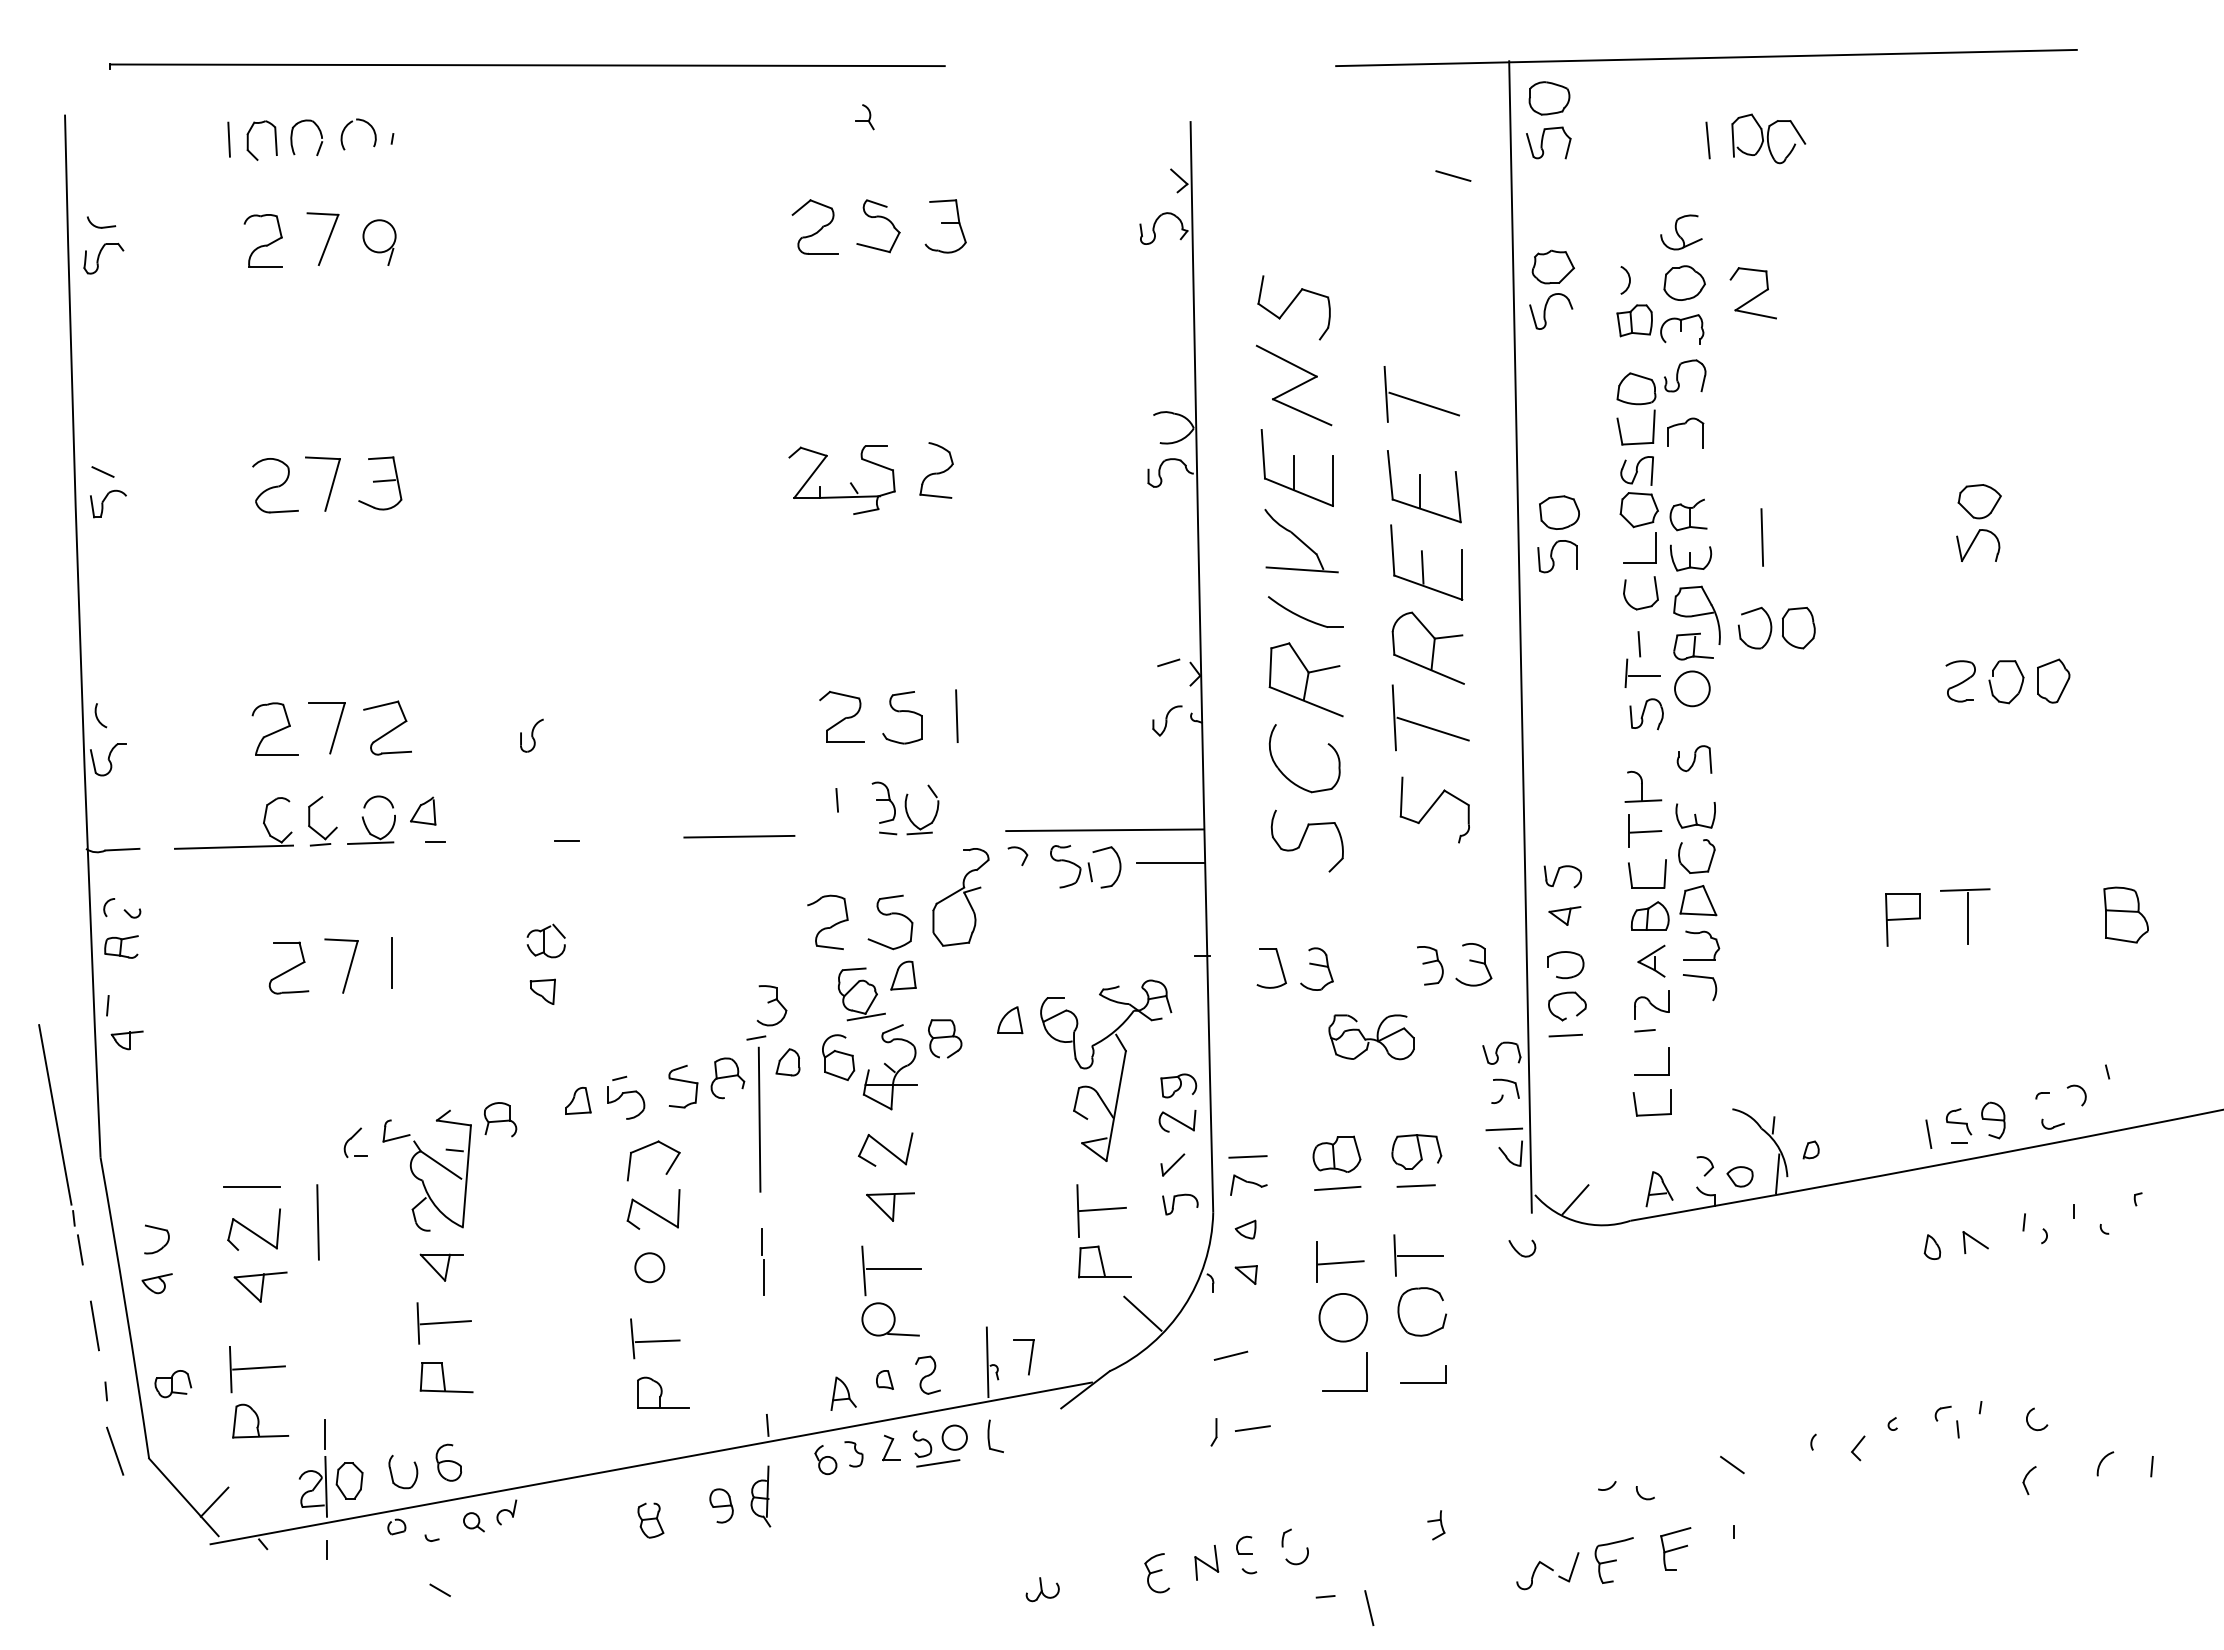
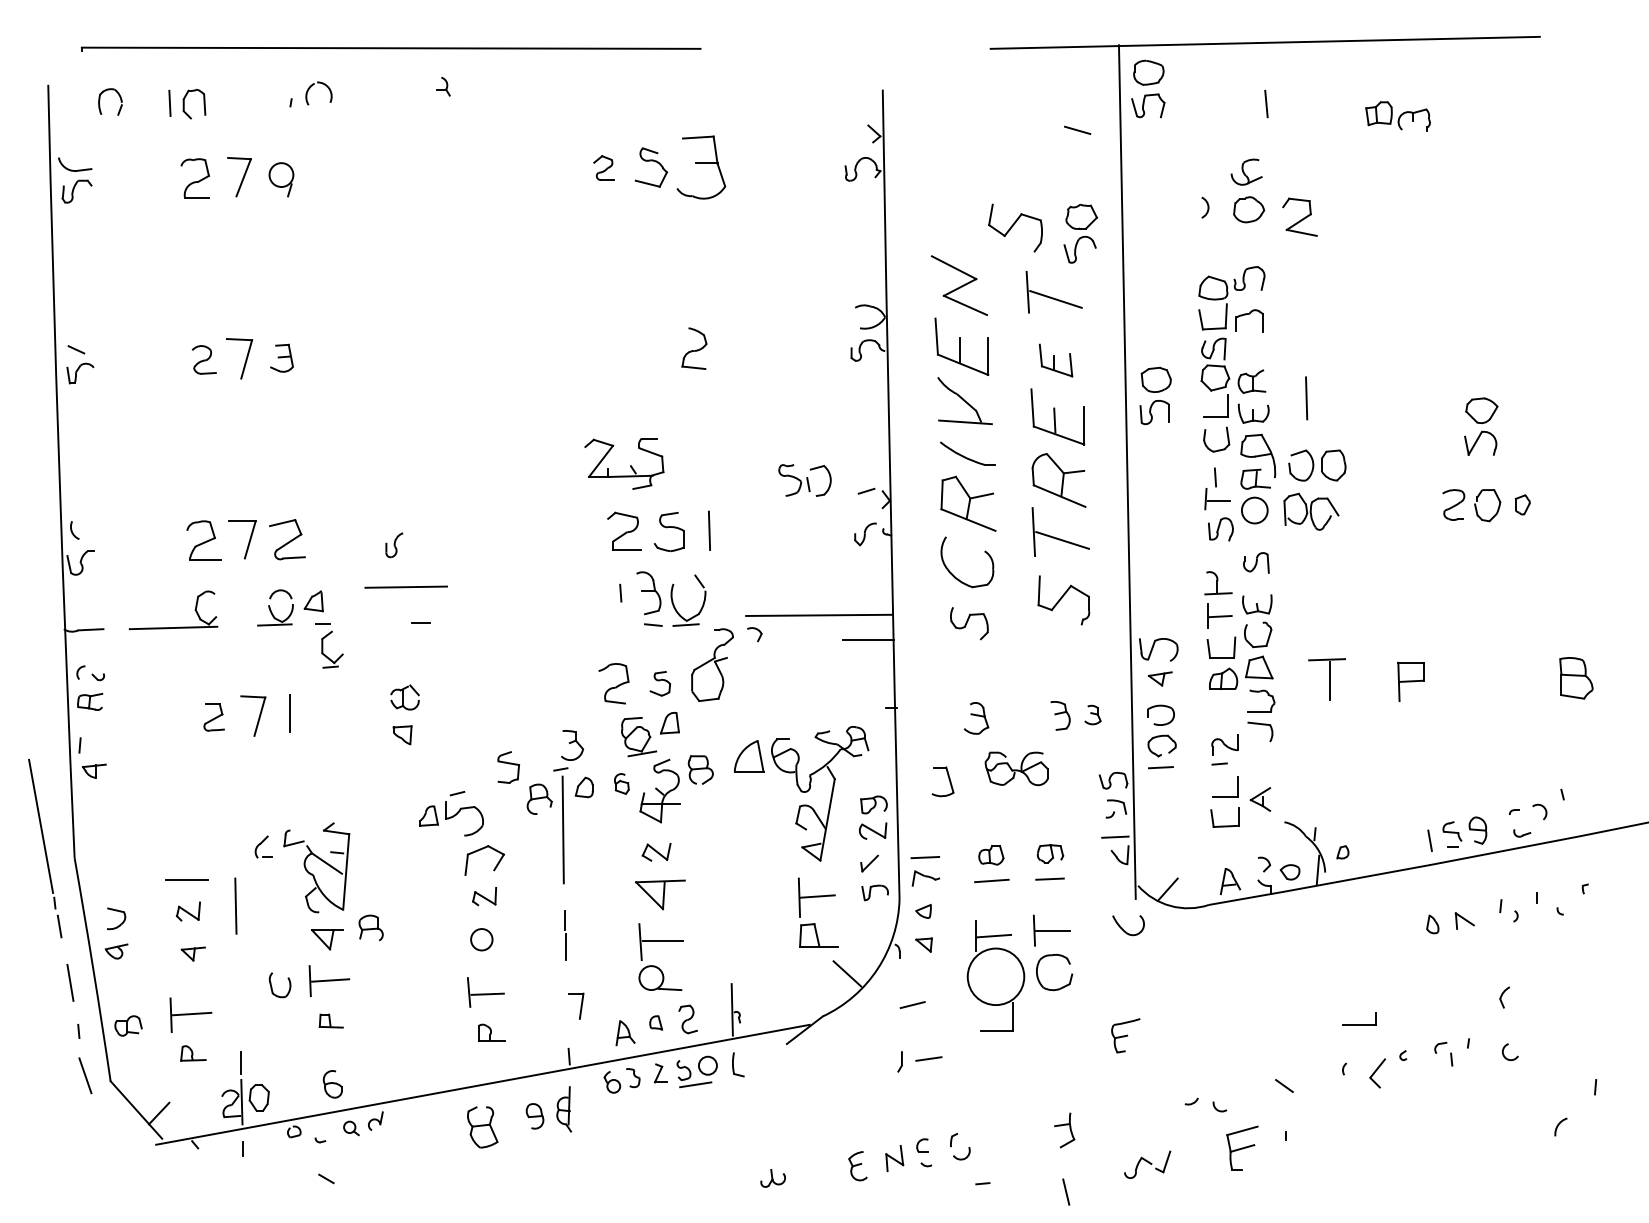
part: (865, 116) -> (443, 86), moved
part: (349, 124) -> (312, 86), moved
part: (318, 131) -> (119, 97), moved
part: (1768, 138) -> (1311, 511), moved
part: (101, 222) -> (75, 164), size x1.6
part: (813, 226) -> (603, 167), size x0.6
part: (944, 226) -> (700, 167), size x1.6
part: (1551, 289) -> (1080, 233), moved
part: (1294, 307) -> (1015, 227), moved
part: (1659, 324) -> (1397, 116), moved
part: (850, 482) -> (630, 465), moved
part: (379, 483) -> (281, 358), size x0.7
part: (274, 485) -> (203, 359), size x0.7
part: (1423, 486) -> (1055, 360), size x0.6
part: (1979, 522) -> (1481, 426), moved
part: (2053, 680) -> (1522, 504), size x0.6
part: (905, 808) -> (671, 599), size x1.4
part: (314, 829) -> (326, 655), moved
line: (738, 835) -> (405, 586), moved
part: (1307, 841) -> (969, 623), size x0.7
part: (1085, 866) -> (804, 480), moved
part: (1562, 876) -> (1158, 649), size x1.4
part: (1964, 916) -> (1326, 679), moved
part: (890, 922) -> (660, 683), size x0.6
part: (1651, 961) -> (1260, 799), moved
part: (1473, 963) -> (1092, 714), size x0.6
part: (1279, 965) -> (948, 779), moved
part: (289, 967) -> (214, 717), size x0.7
part: (1009, 1019) -> (748, 755), size x1.6
part: (838, 1056) -> (621, 783), size x0.6
part: (683, 1086) -> (508, 767), moved
part: (626, 1097) -> (464, 813), size x1.4
part: (499, 1119) -> (370, 927), moved
part: (885, 1150) -> (656, 852), size x0.7
part: (1416, 1151) -> (1050, 853), size x0.7
part: (1337, 1154) -> (991, 855), size x0.7
part: (889, 1206) -> (659, 894), size x1.4
part: (653, 1209) -> (484, 896), size x0.6
part: (254, 1229) -> (188, 911), size x0.6
part: (1522, 1248) -> (1128, 925), size x1.6
part: (260, 1286) -> (193, 953), size x0.6
circle: (1342, 1317) -> (995, 976), size x1.6
part: (1024, 1356) -> (576, 1005), moved
part: (1423, 1373) -> (1359, 1018), moved
part: (447, 1376) -> (331, 1020), size x0.6
part: (662, 1392) -> (491, 1032), size x0.7
part: (260, 1421) -> (193, 1053), size x0.6
part: (1857, 1448) -> (1377, 1073), size x1.6
arc: (2103, 1461) -> (1559, 1125), moved
part: (393, 1473) -> (272, 986), moved
part: (2029, 1480) -> (1504, 997), moved
part: (650, 1519) -> (482, 1126), size x1.6
part: (1437, 1525) -> (1065, 1130), size x1.6
part: (1675, 1547) -> (1242, 1147), size x1.4
part: (1613, 1560) -> (1125, 1035), moved
line: (1369, 1607) -> (1066, 1191), moved

